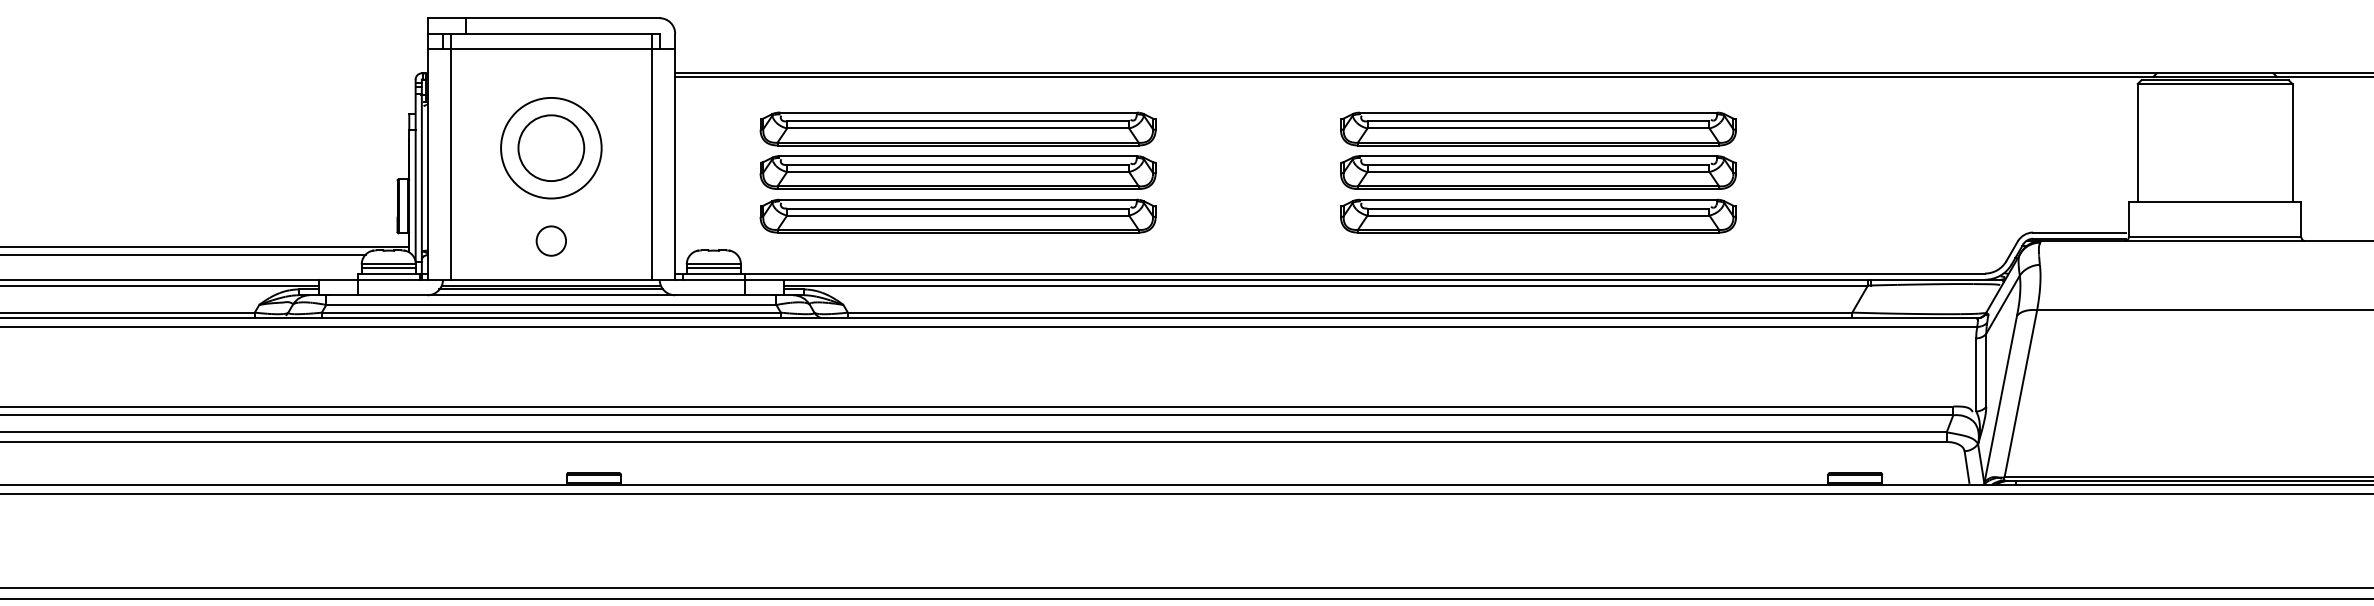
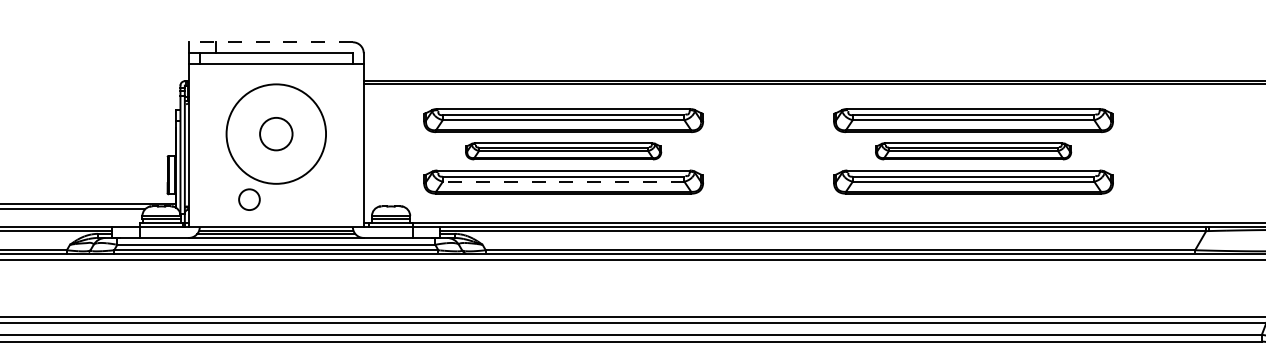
line: (543, 18) -> (270, 42), solid -> dashed
circle: (551, 147) -> (276, 133), size x1.4
circle: (551, 148) -> (276, 134), size x0.7
line: (450, 156) -> (205, 139), removed
line: (651, 156) -> (347, 139), removed
part: (957, 172) -> (563, 151), size x0.7
part: (1538, 172) -> (973, 151), size x0.7
line: (958, 215) -> (563, 181), solid -> dashed
circle: (550, 240) -> (248, 199), moved

